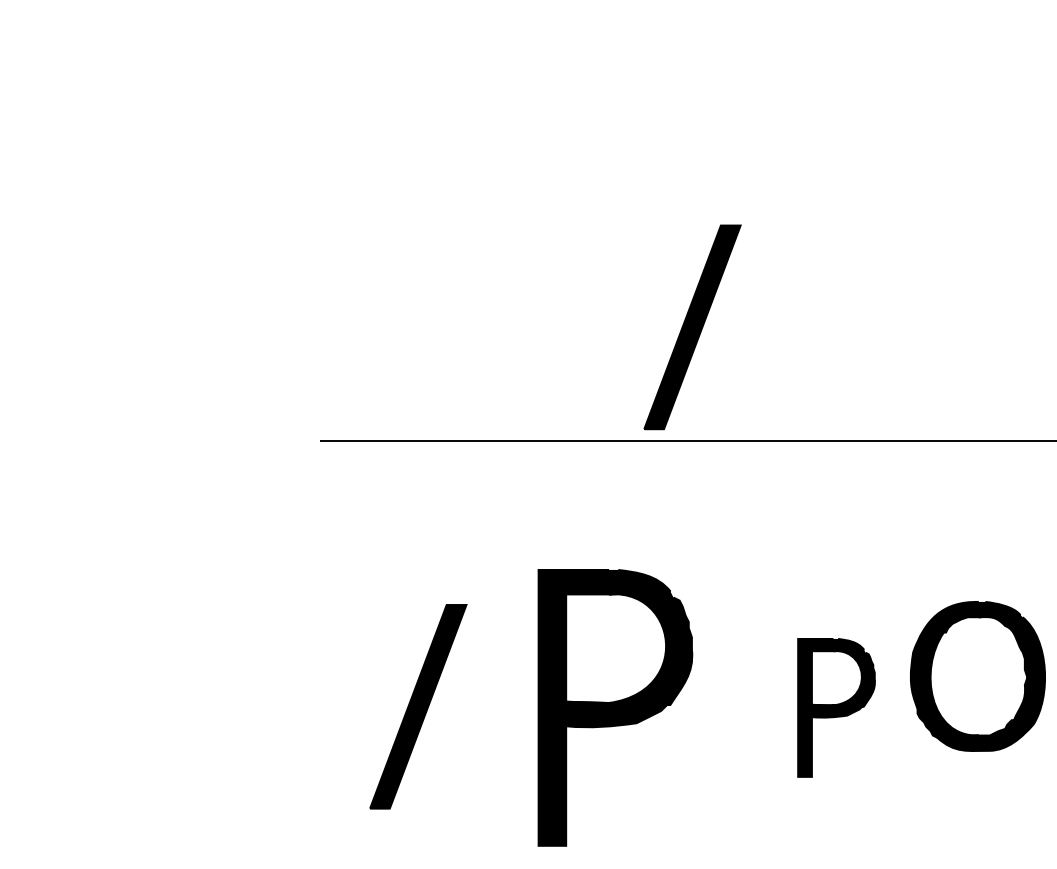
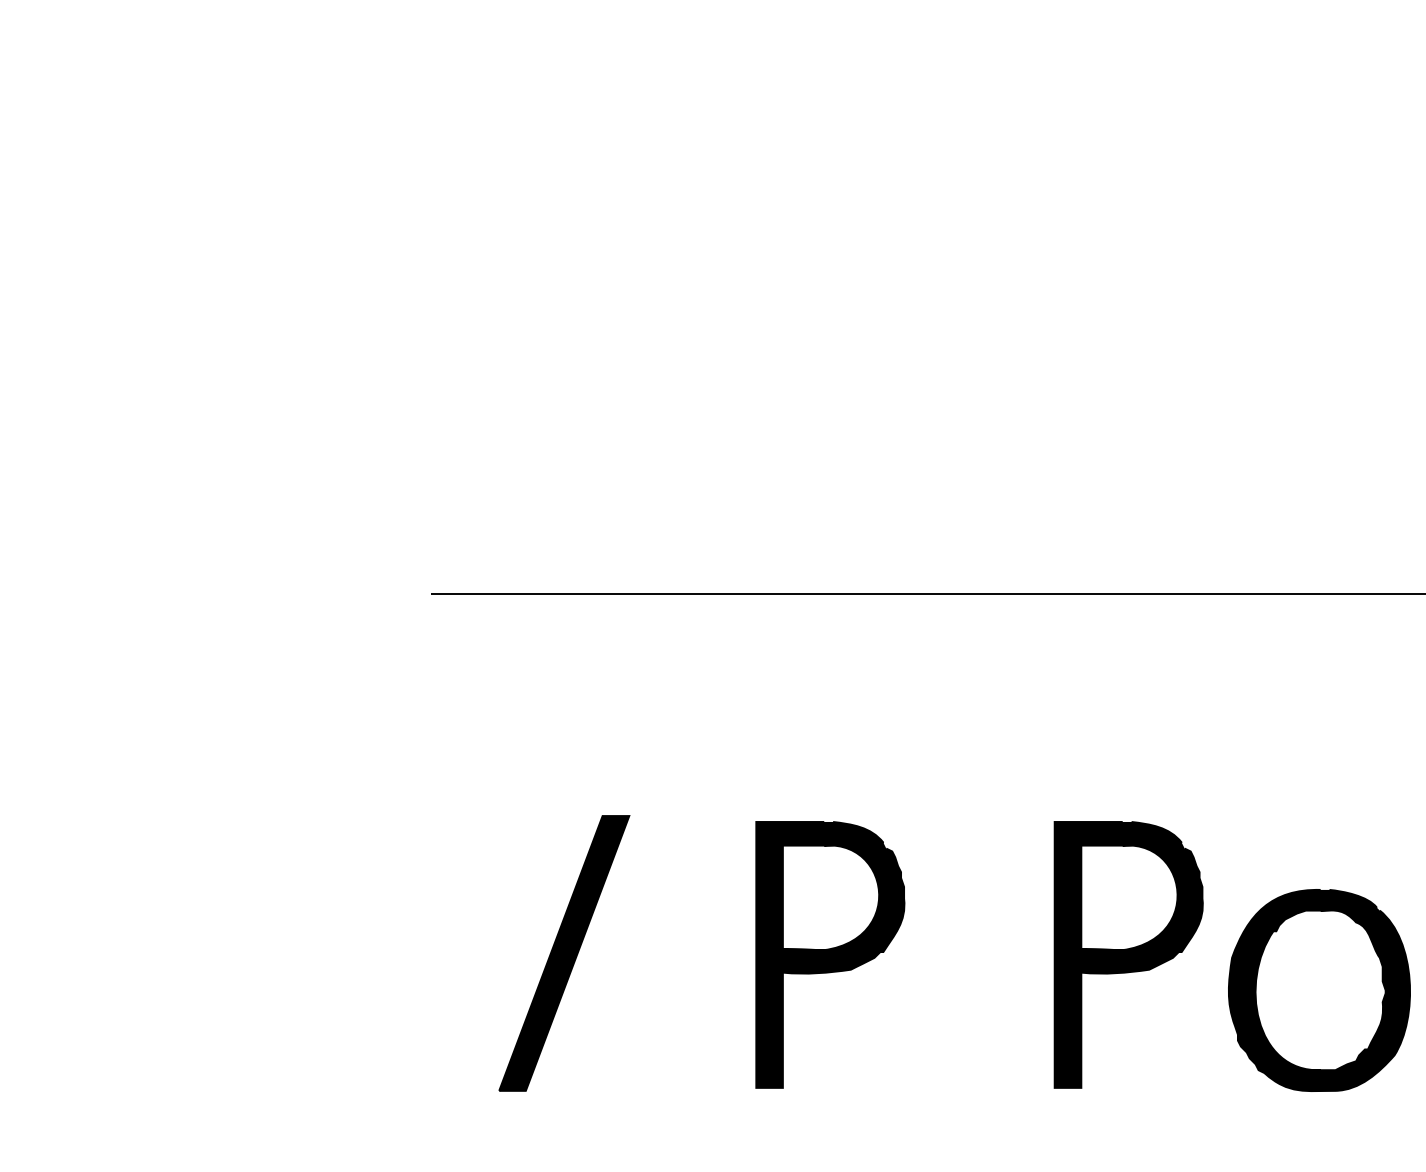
part: (692, 327) -> (934, 441), removed
part: (977, 676) -> (1319, 990), moved
part: (615, 707) -> (830, 954), size x0.71
part: (836, 707) -> (1128, 954), size x1.43

